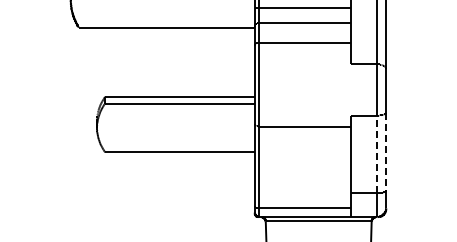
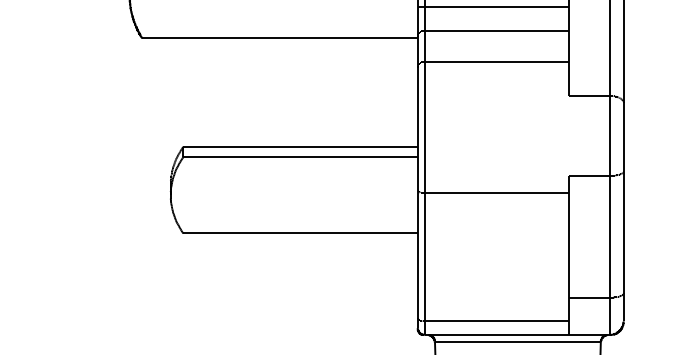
line: (386, 151) -> (624, 232), dashed -> solid
line: (377, 154) -> (609, 237), dashed -> solid

